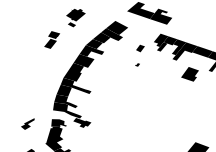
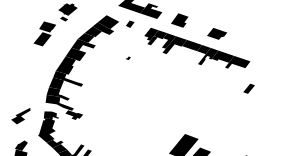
part: (51, 39) -> (44, 33), size x1.43
part: (140, 47) -> (130, 23), moved
part: (189, 74) -> (179, 20), moved
part: (27, 124) -> (20, 116), size x1.43

